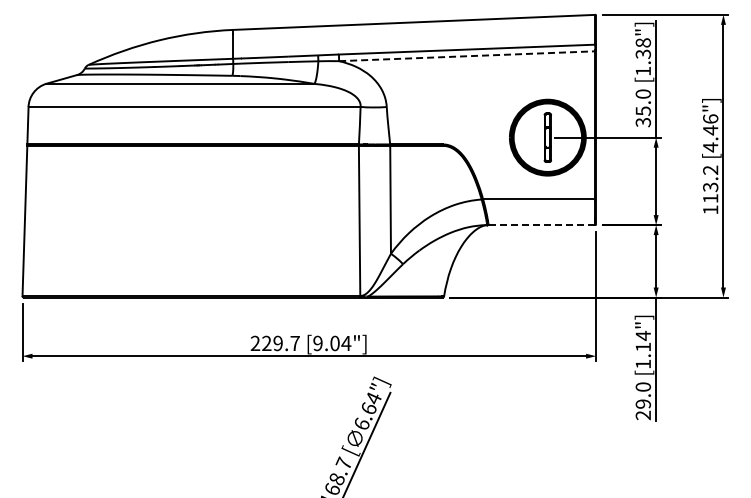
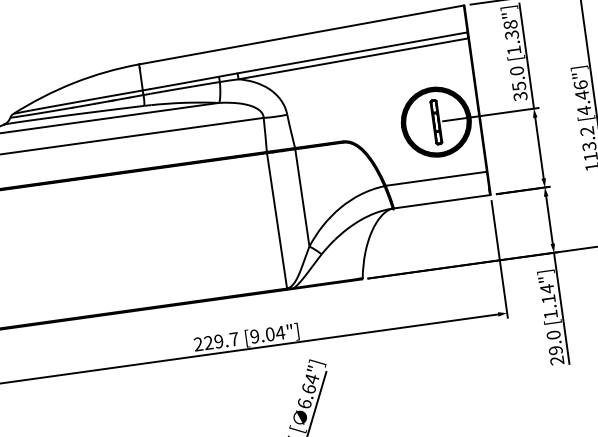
line: (467, 56) -> (353, 59), dashed -> solid
line: (542, 225) -> (442, 202), dashed -> solid

